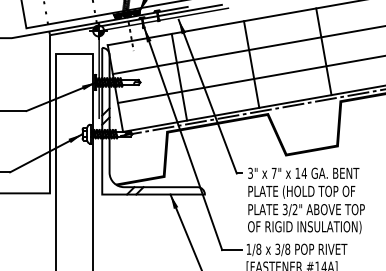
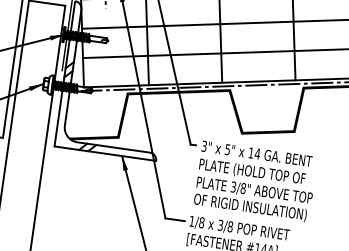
text: (273, 173) -> (227, 149), 7" -> 5"
text: (294, 209) -> (242, 188), 3/2" -> 3/8"

